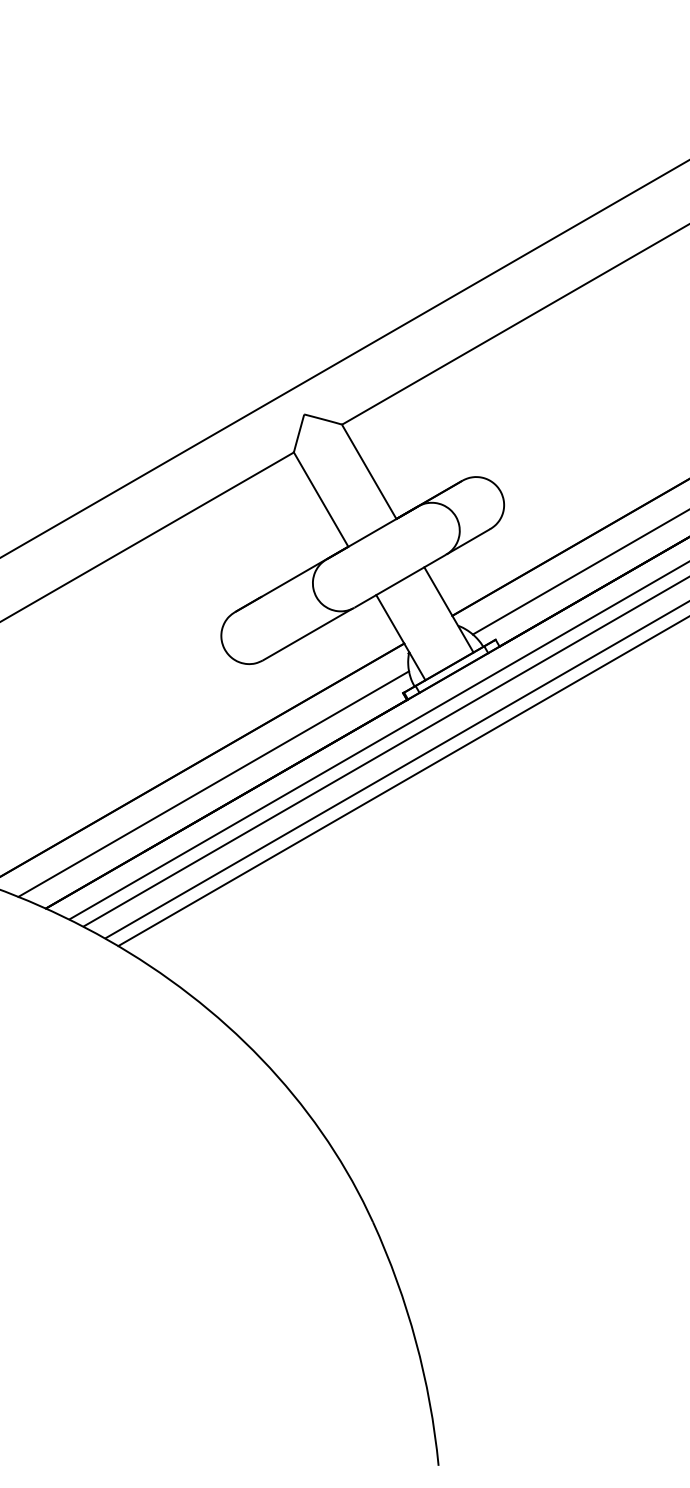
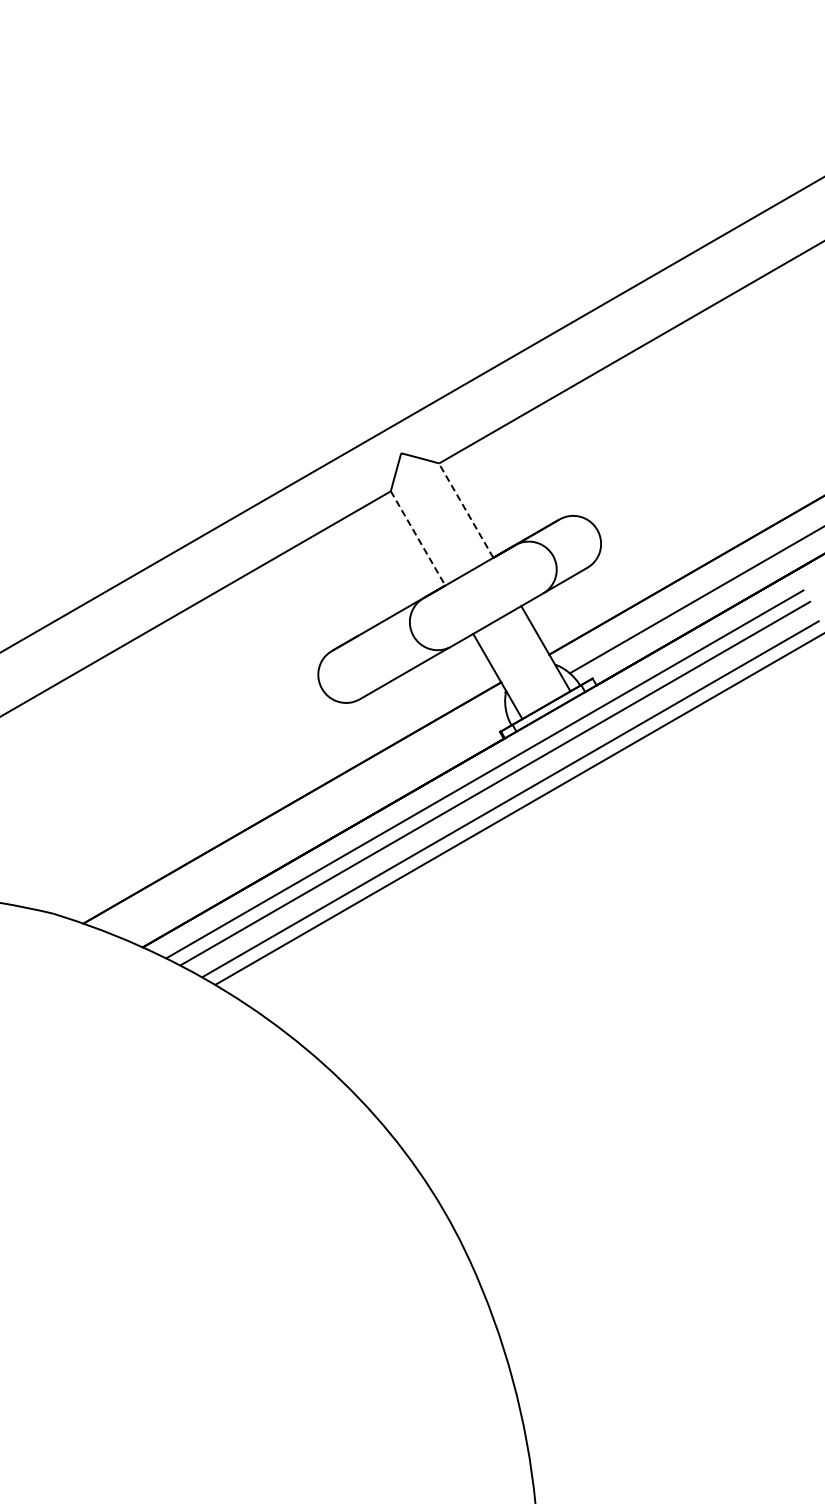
line: (369, 471) -> (466, 510), solid -> dashed
line: (321, 499) -> (418, 538), solid -> dashed
line: (213, 783) -> (310, 822), removed

